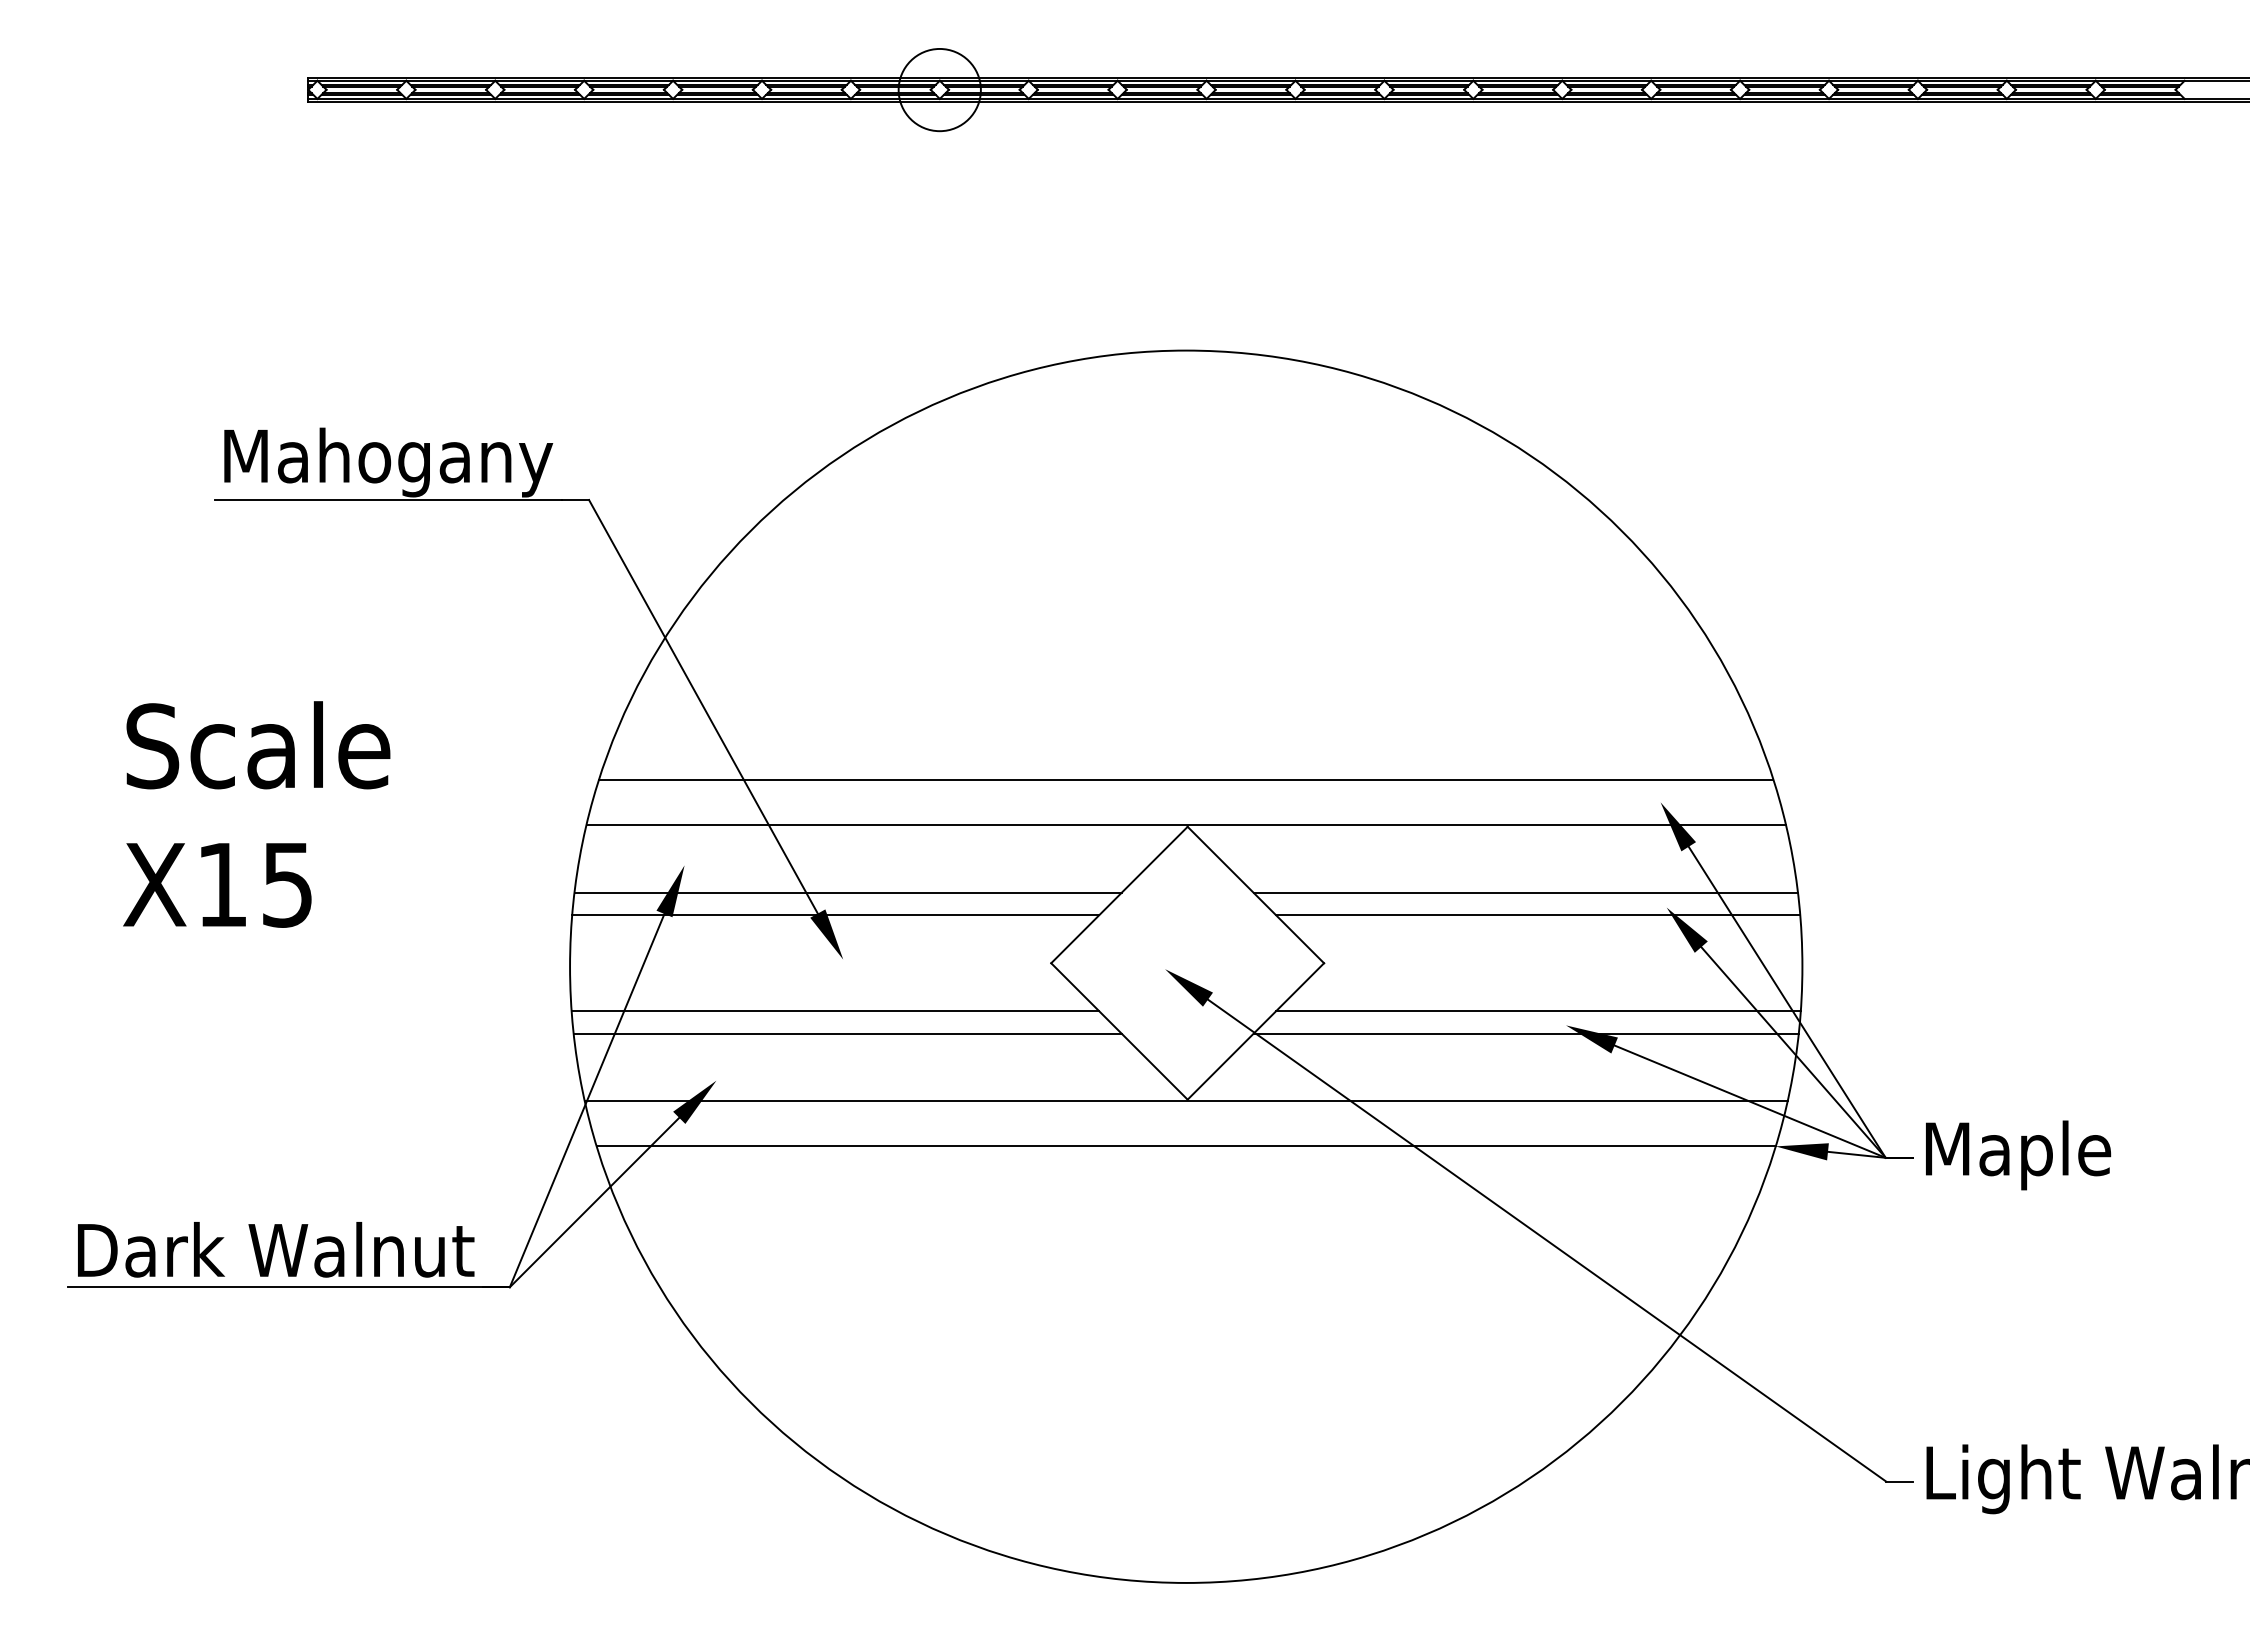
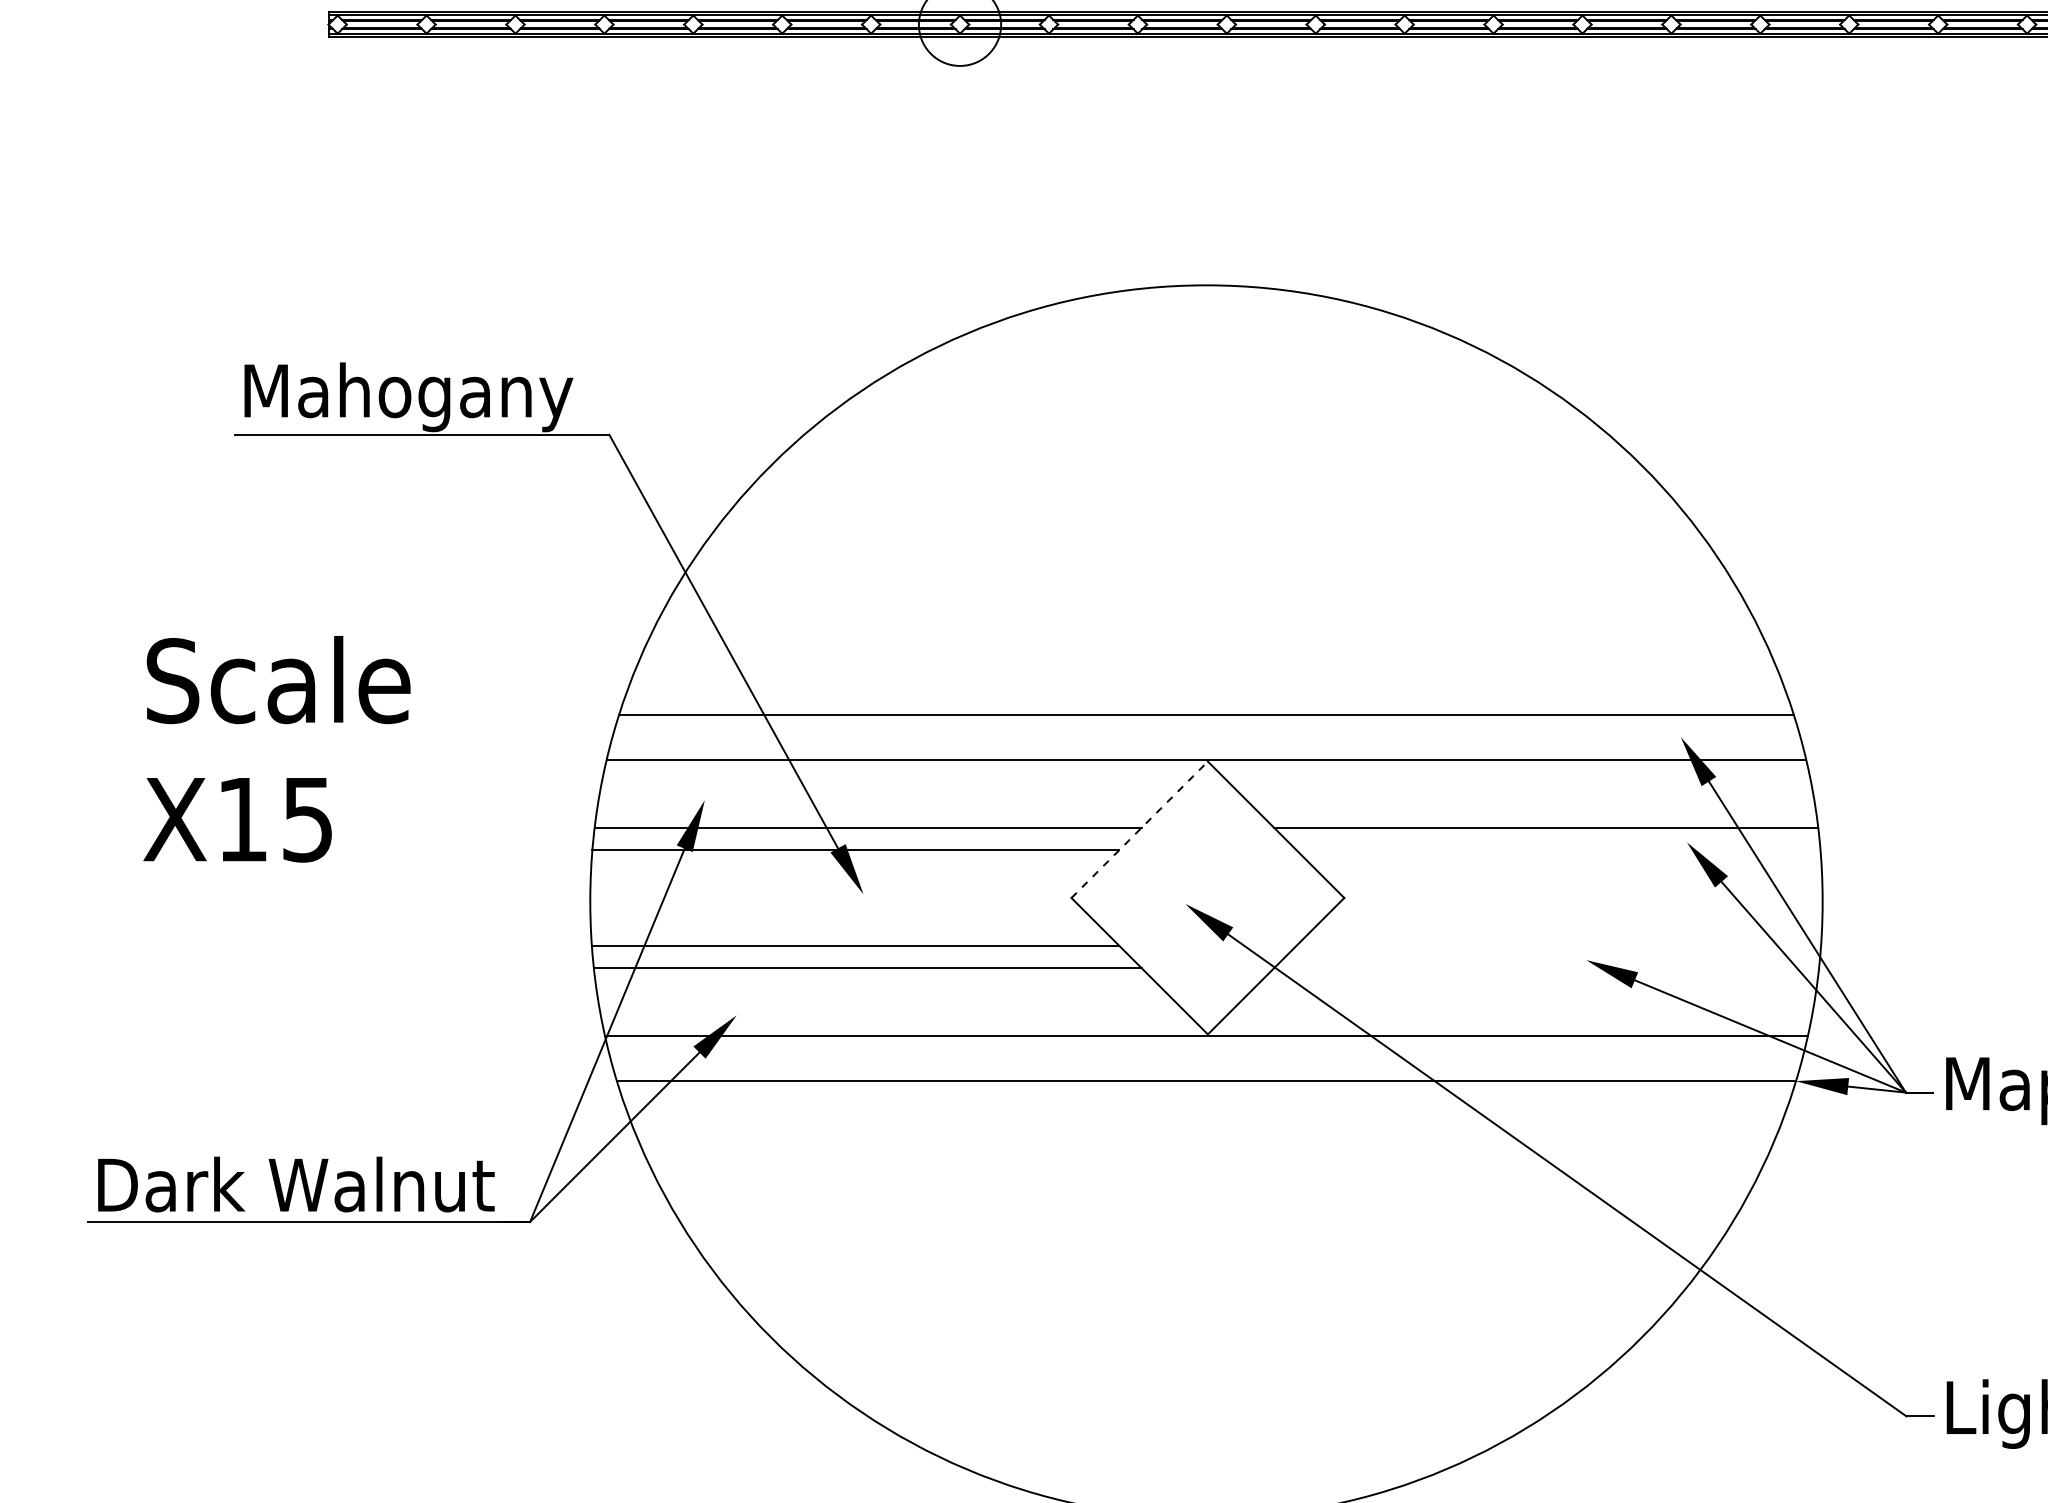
line: (1119, 894) -> (1139, 829), solid -> dashed
line: (1538, 915) -> (1558, 850), removed
line: (1538, 1011) -> (1558, 946), removed
line: (1525, 1033) -> (1545, 968), removed

